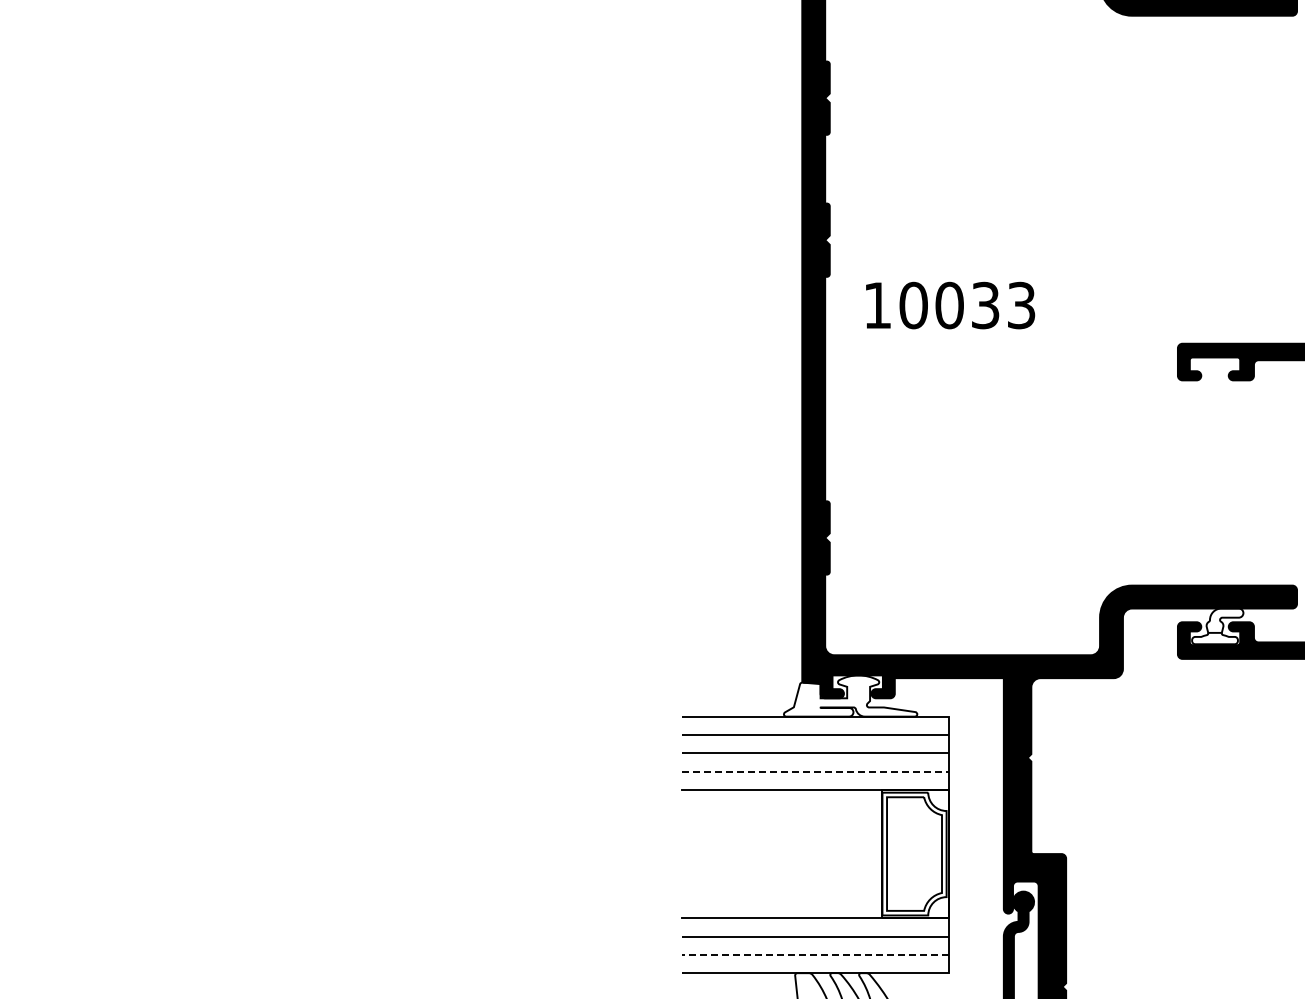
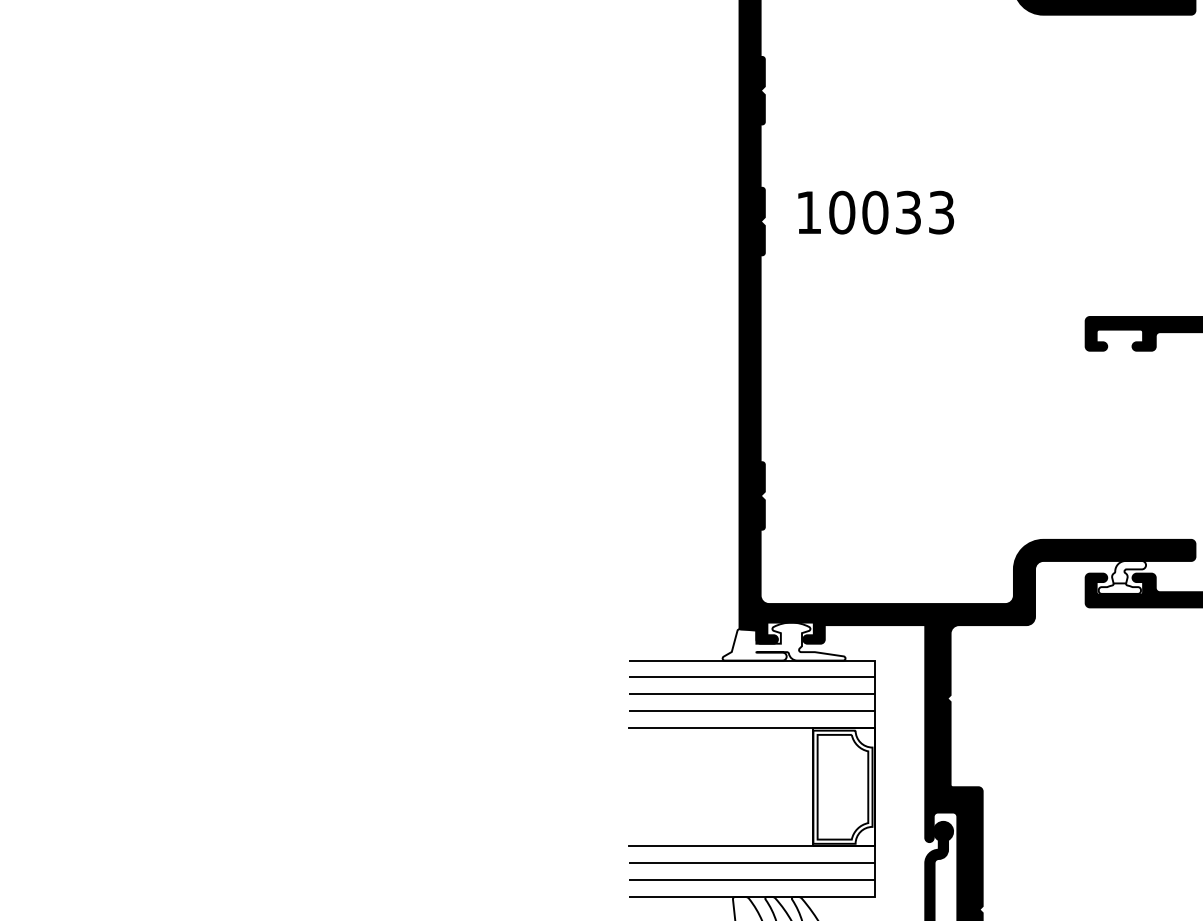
text: (950, 305) -> (876, 212), moved
line: (815, 771) -> (751, 711), dashed -> solid
line: (814, 954) -> (750, 879), dashed -> solid

